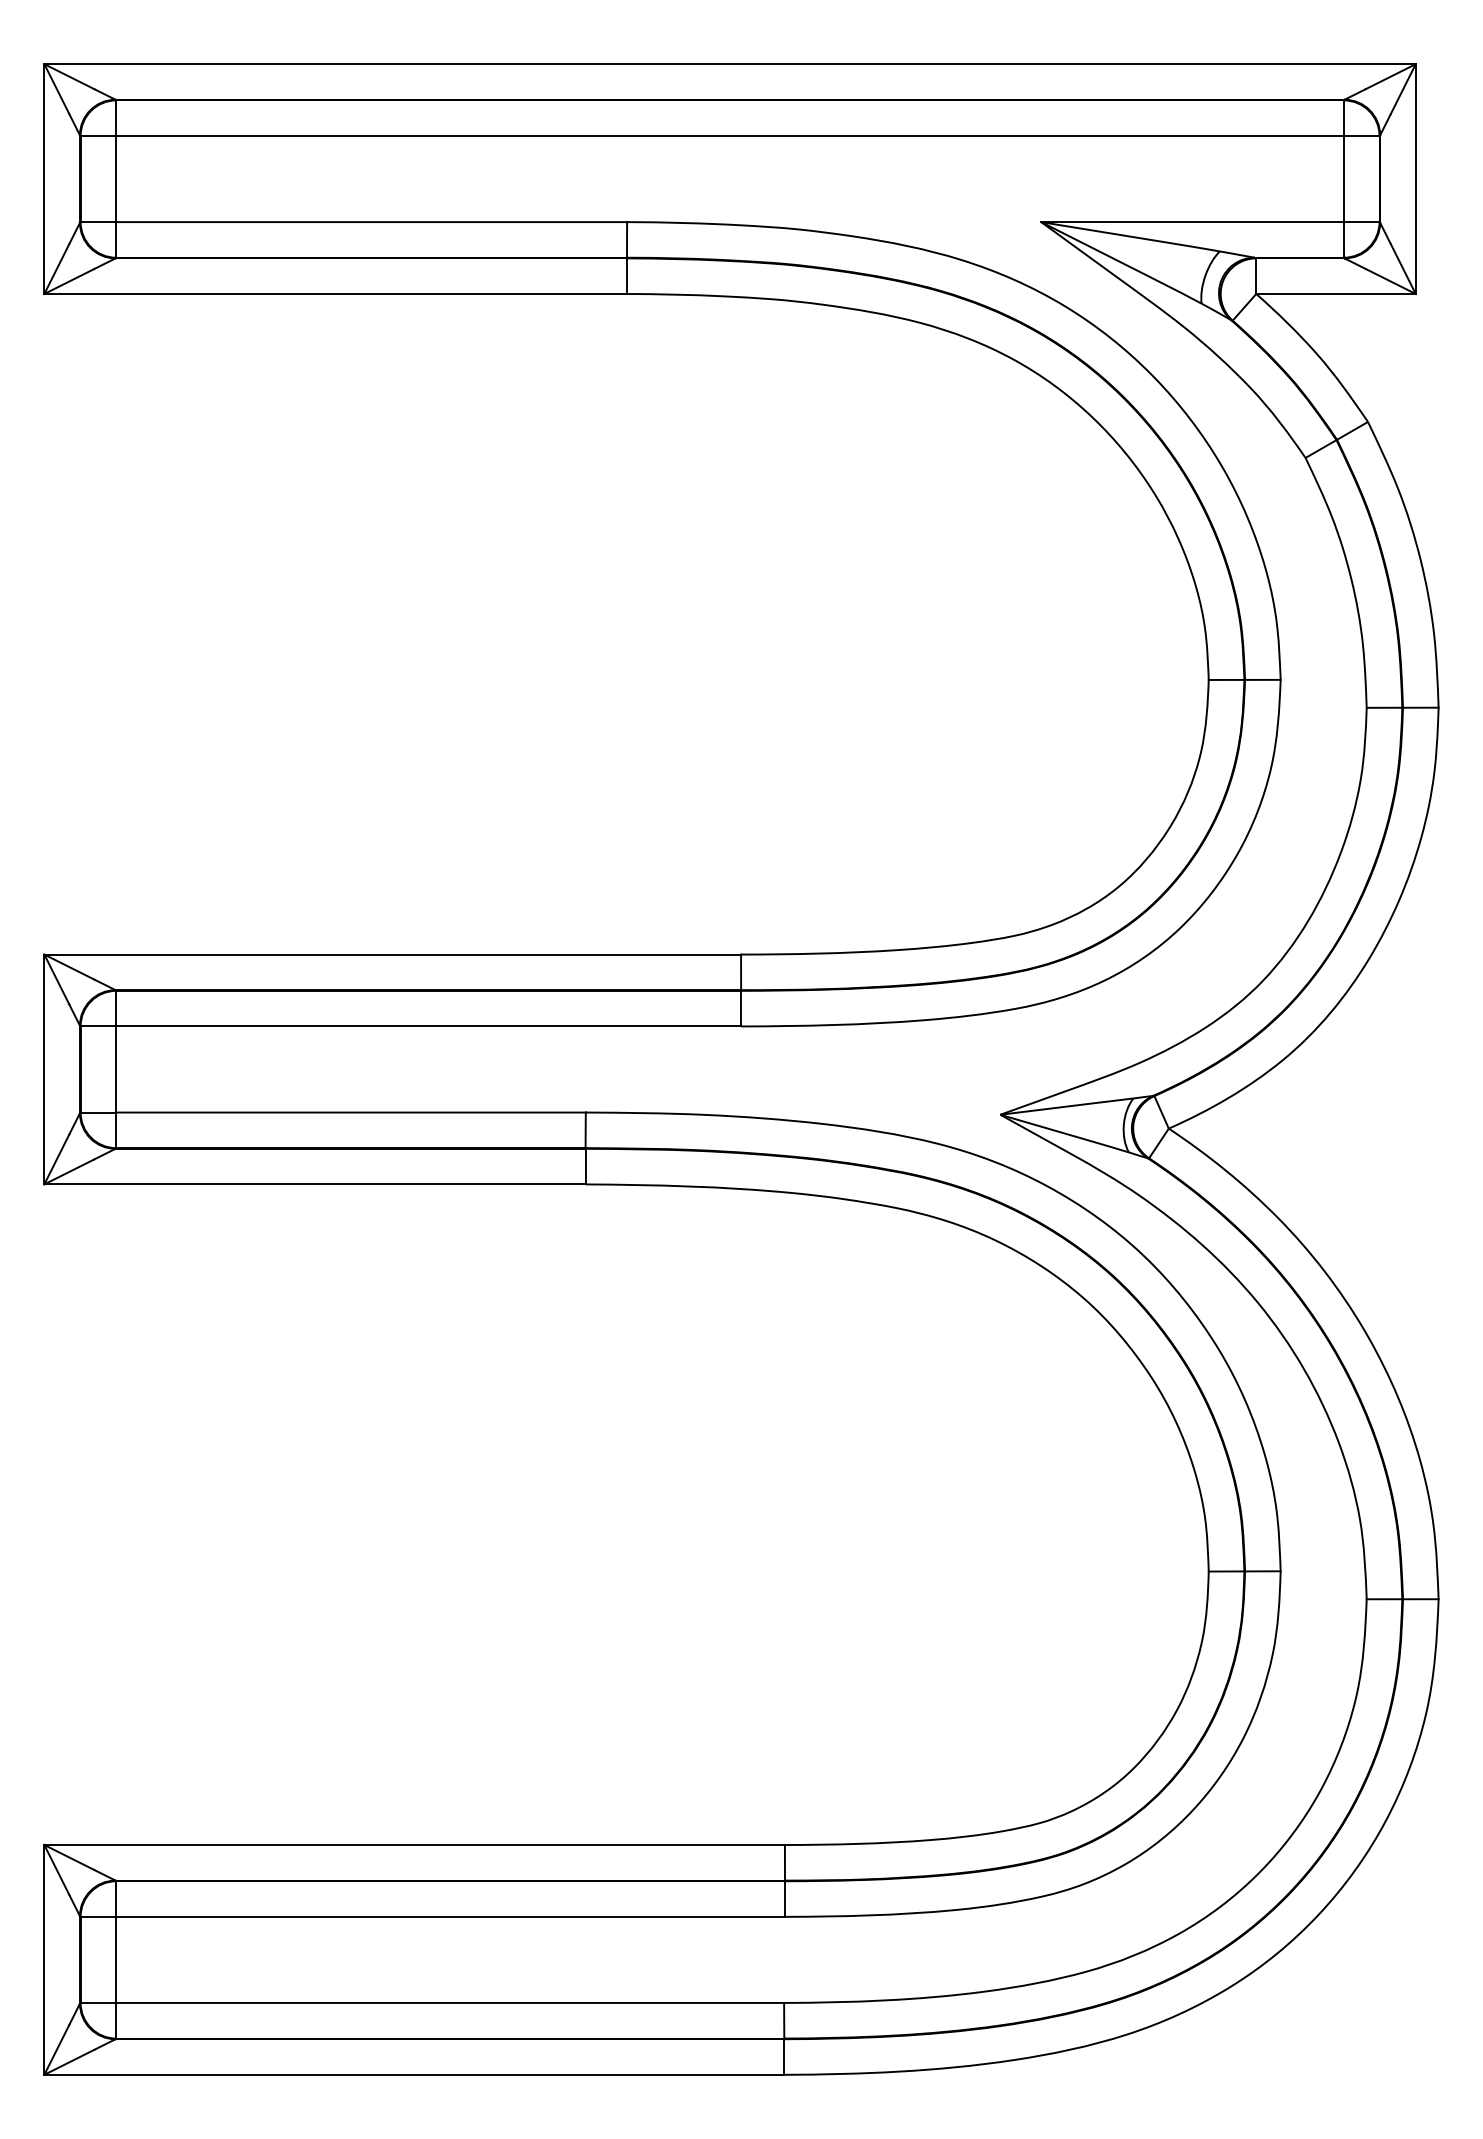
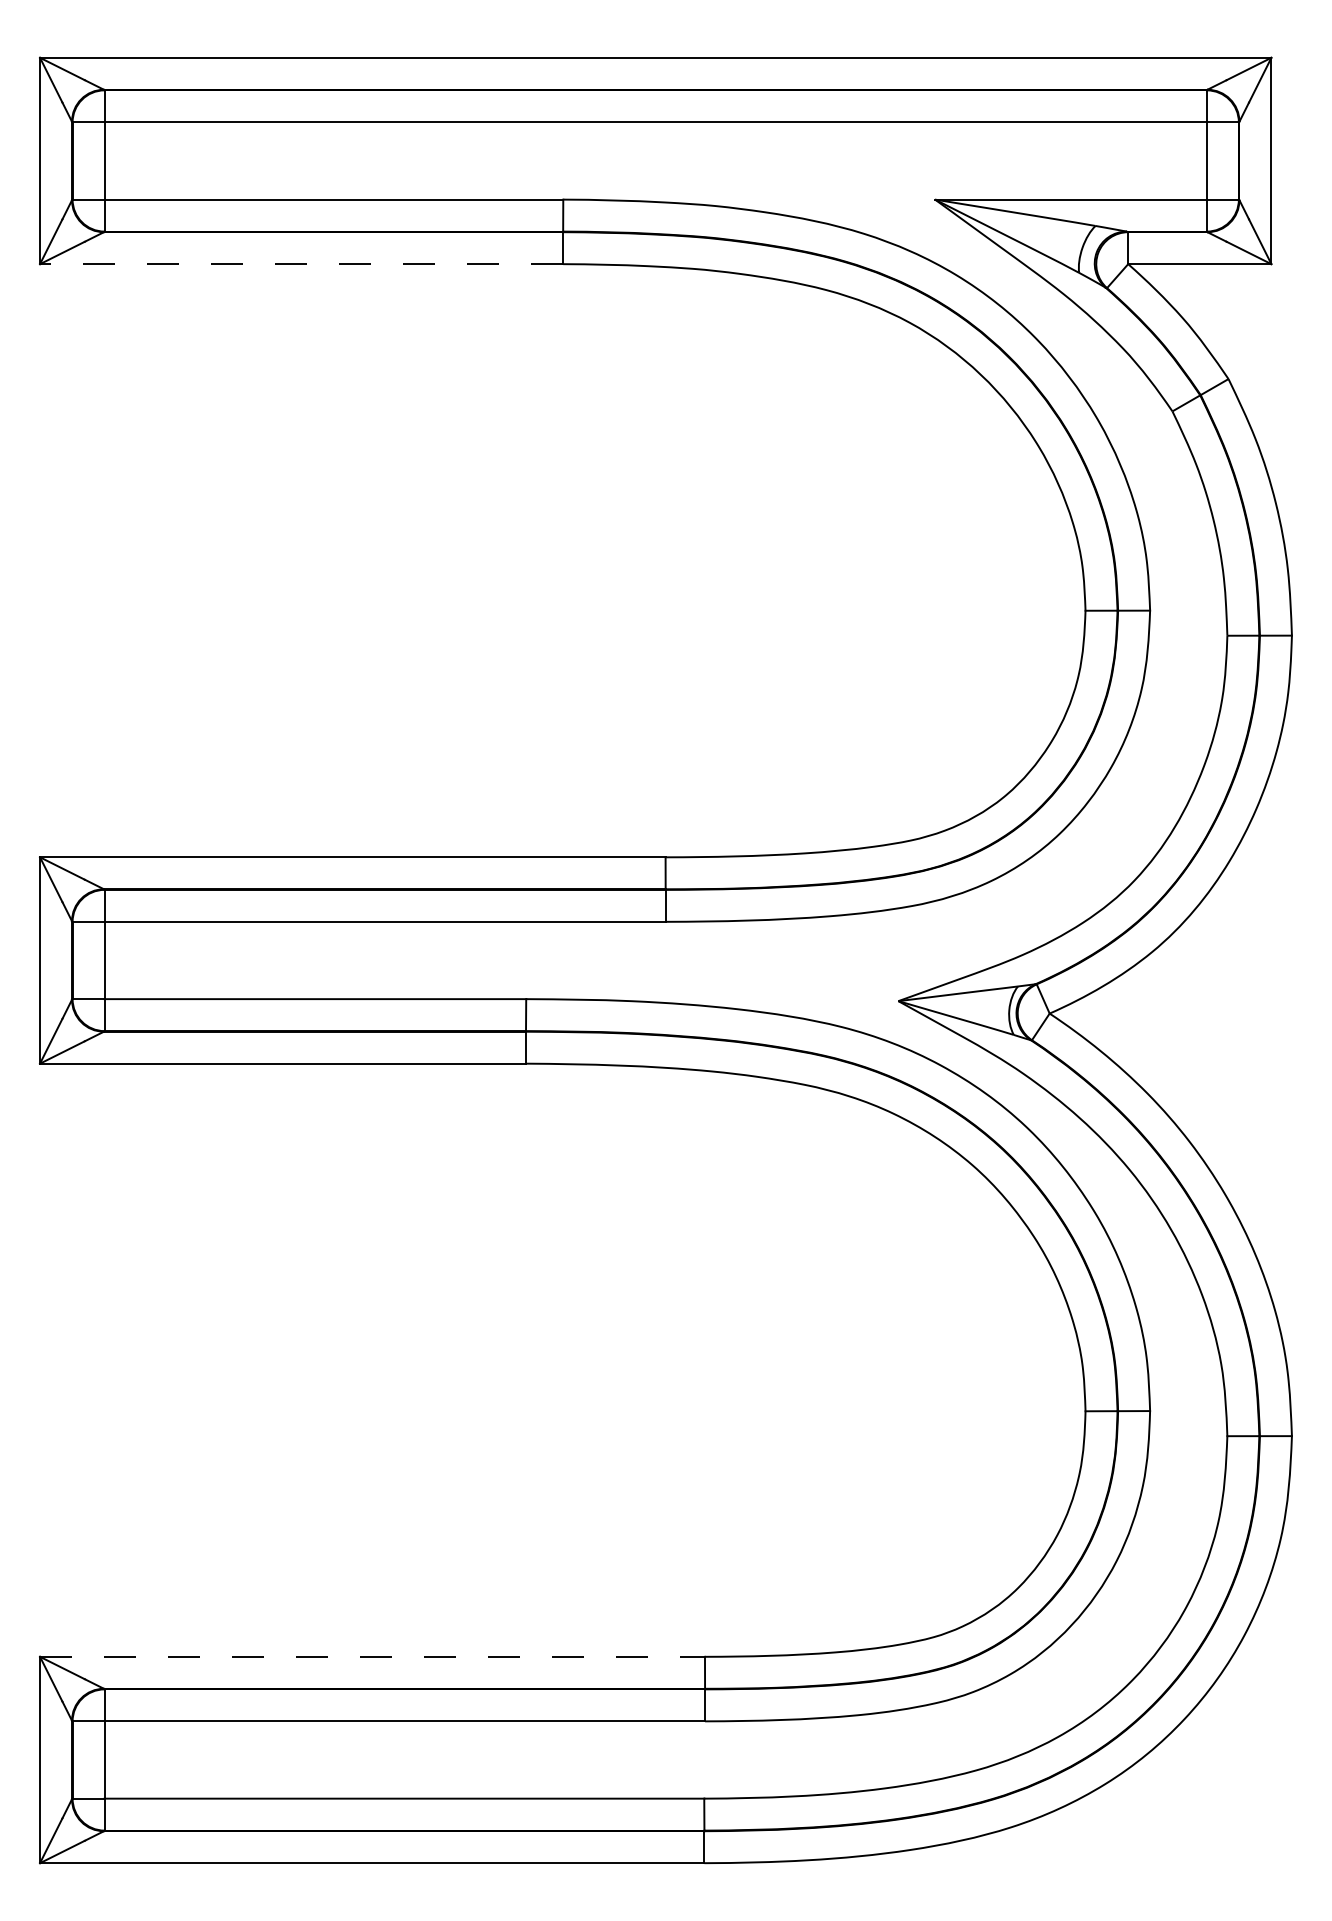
line: (335, 293) -> (301, 263), solid -> dashed
line: (415, 1845) -> (373, 1657), solid -> dashed

